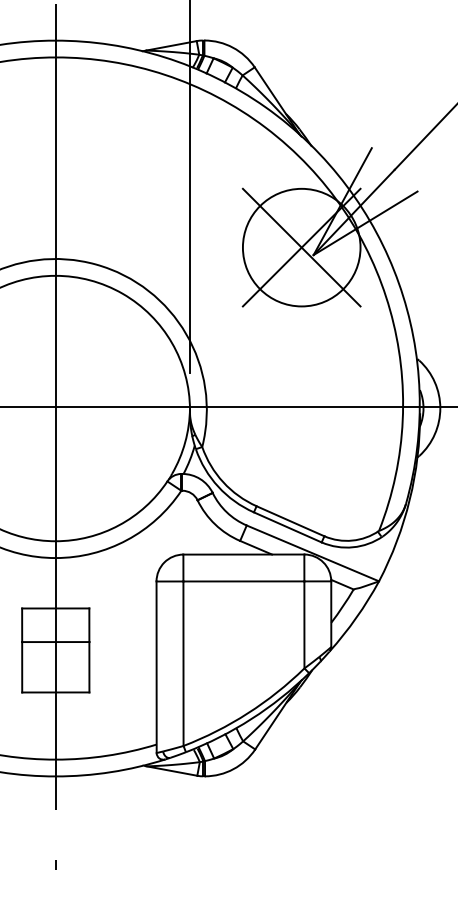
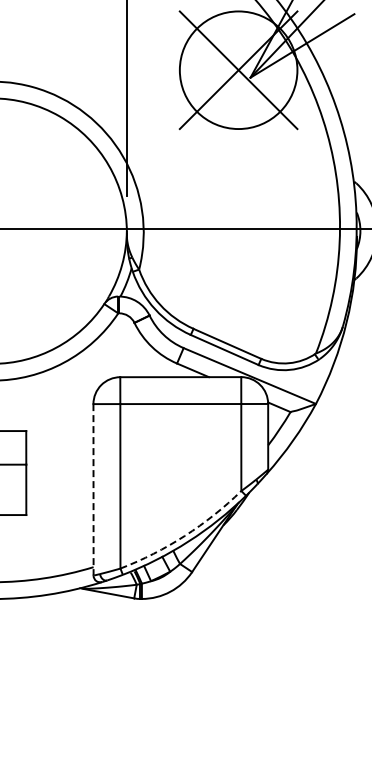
line: (156, 667) -> (93, 490), solid -> dashed
arc: (247, 713) -> (184, 536), solid -> dashed

